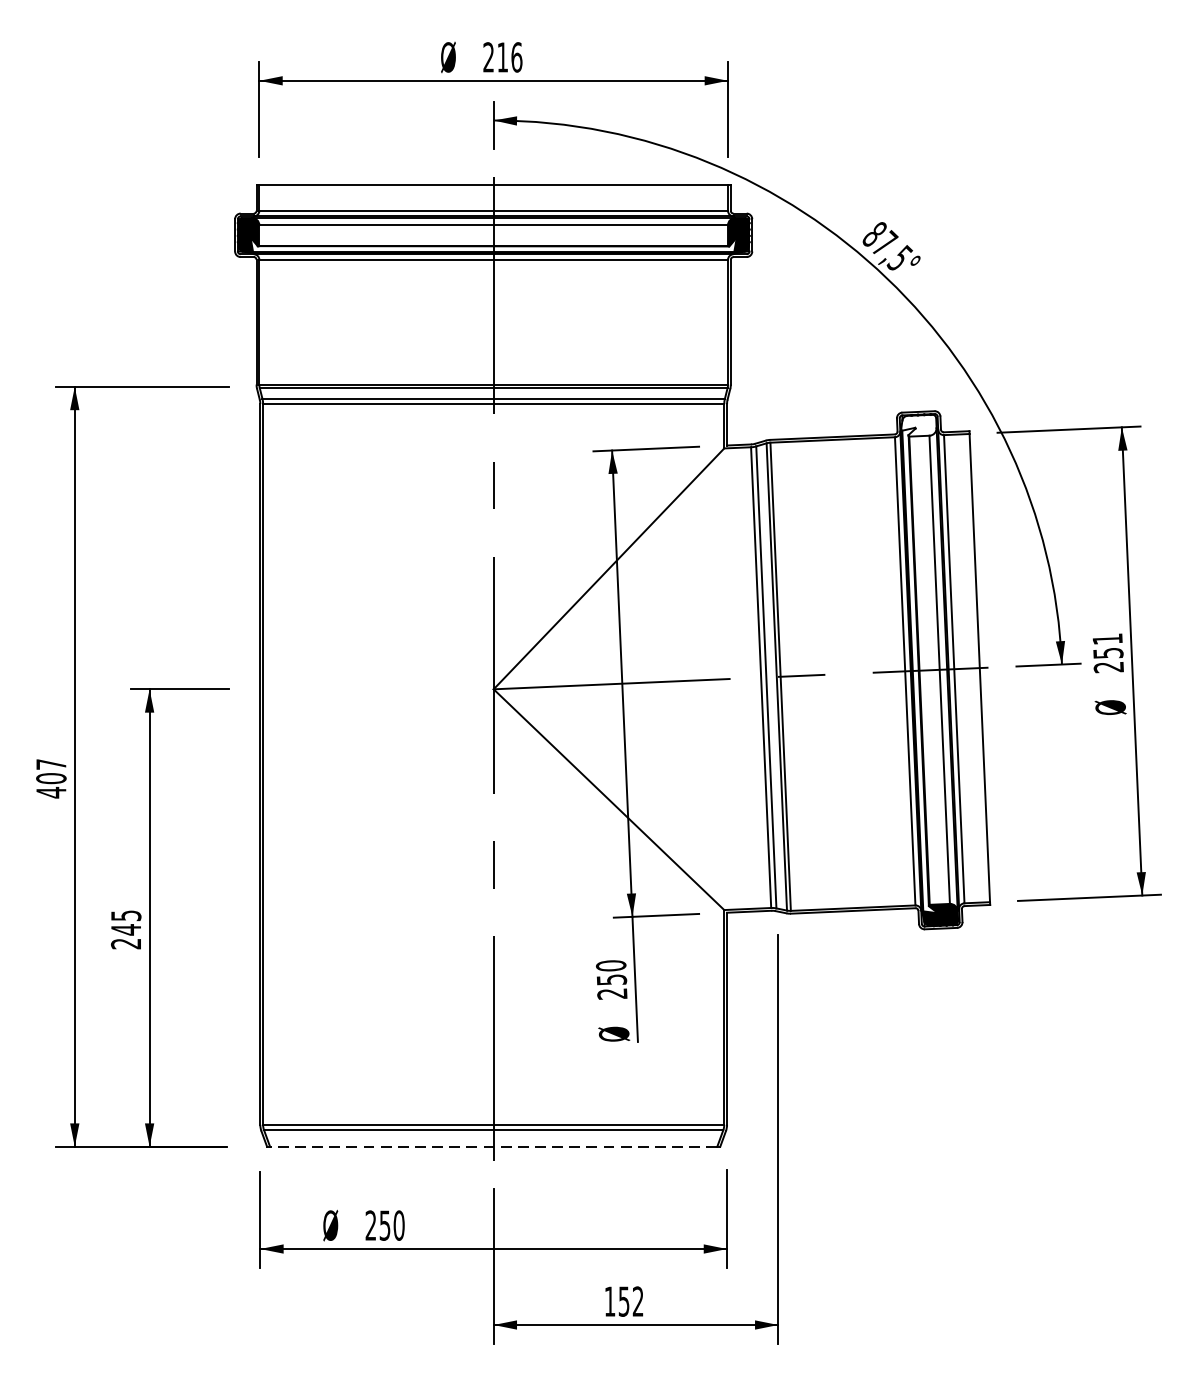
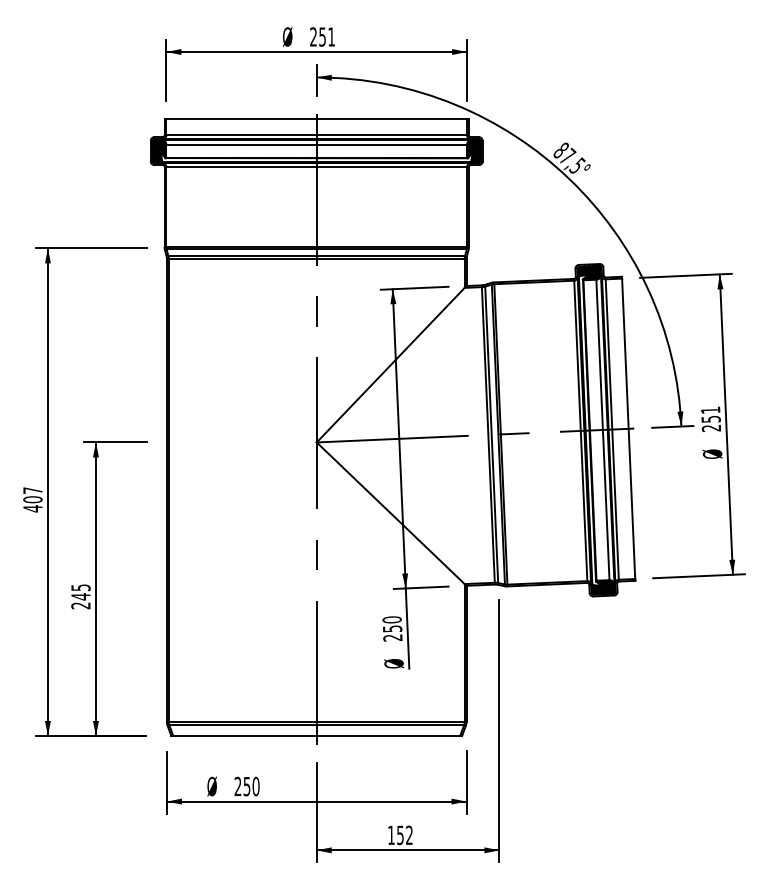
text: (510, 56) -> (327, 36), 216 -> 251
fill: (918, 424) -> (589, 272), added
line: (493, 1146) -> (316, 735), dashed -> solid

